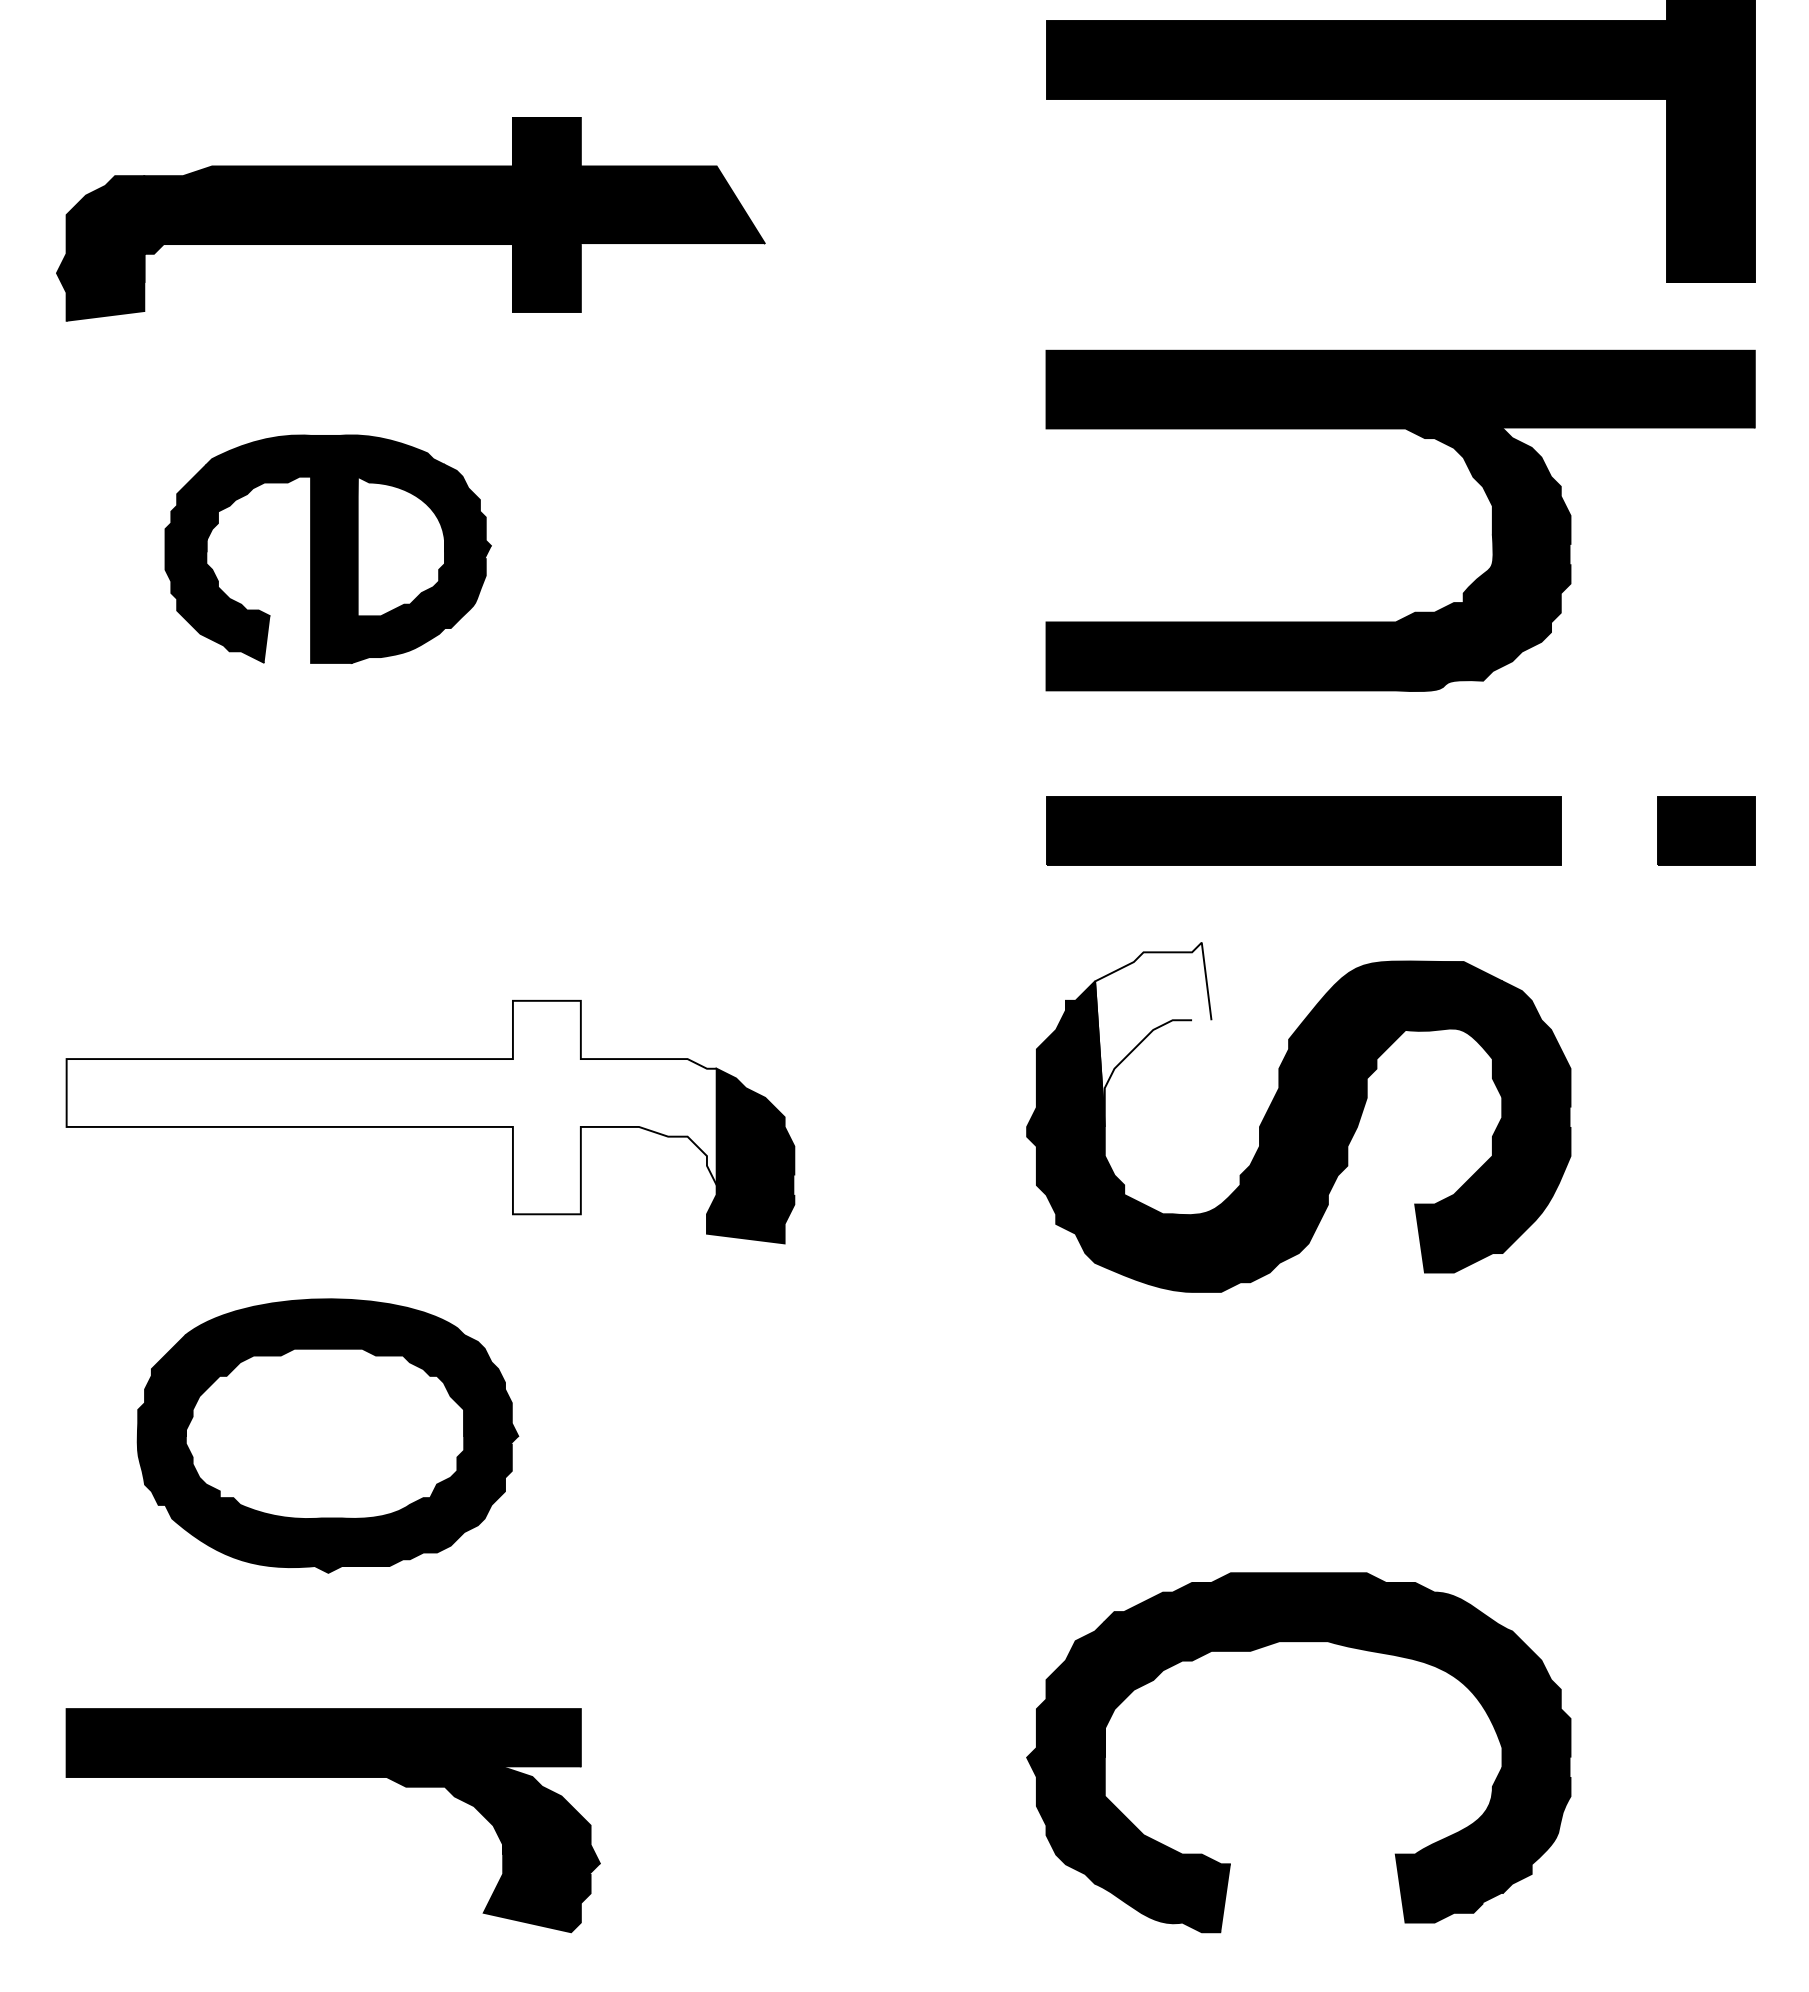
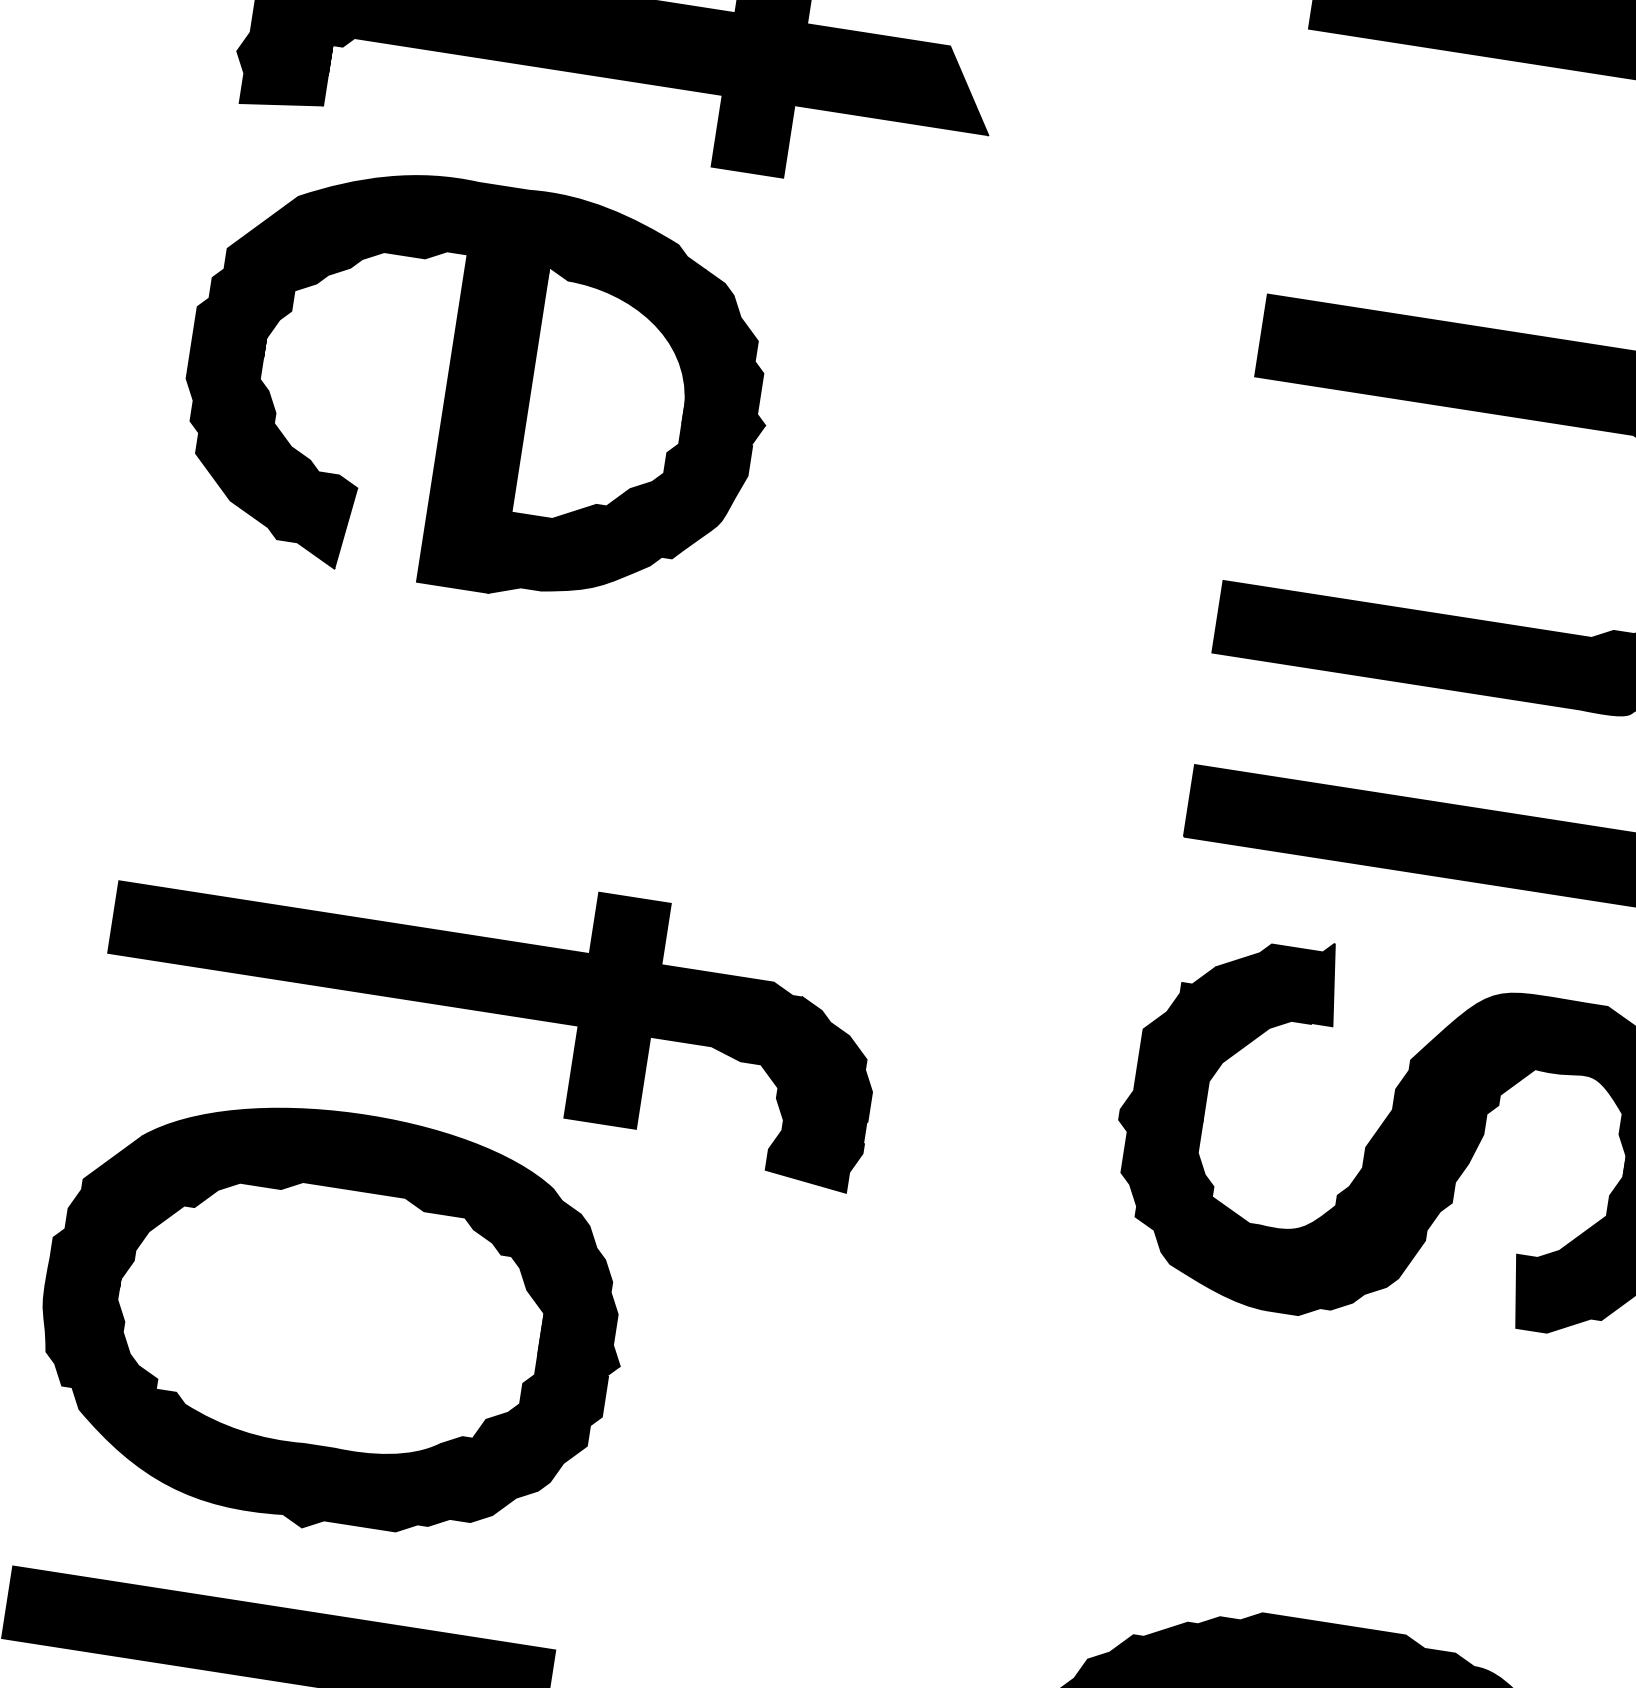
part: (328, 548) -> (478, 385), size x1.67
fill: (1153, 1034) -> (1268, 1032), added
fill: (391, 1107) -> (453, 985), added
part: (327, 1435) -> (332, 1320), size x1.43

